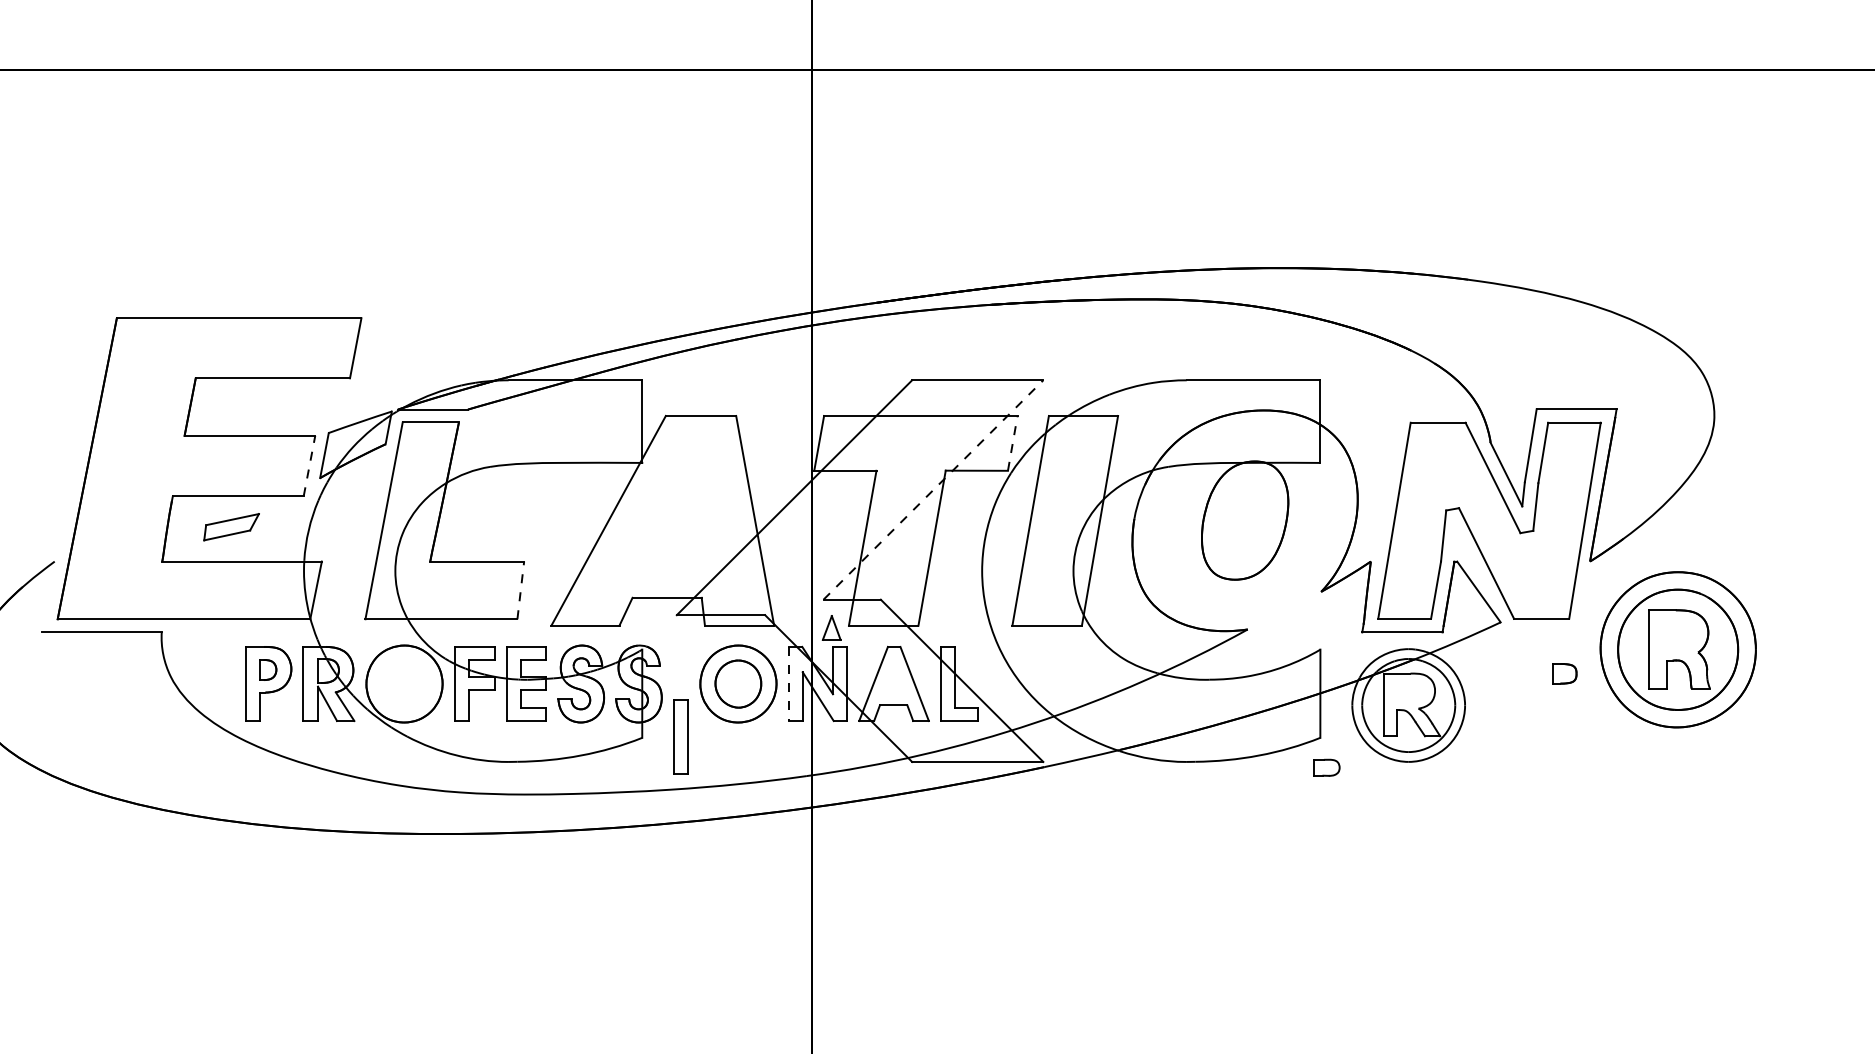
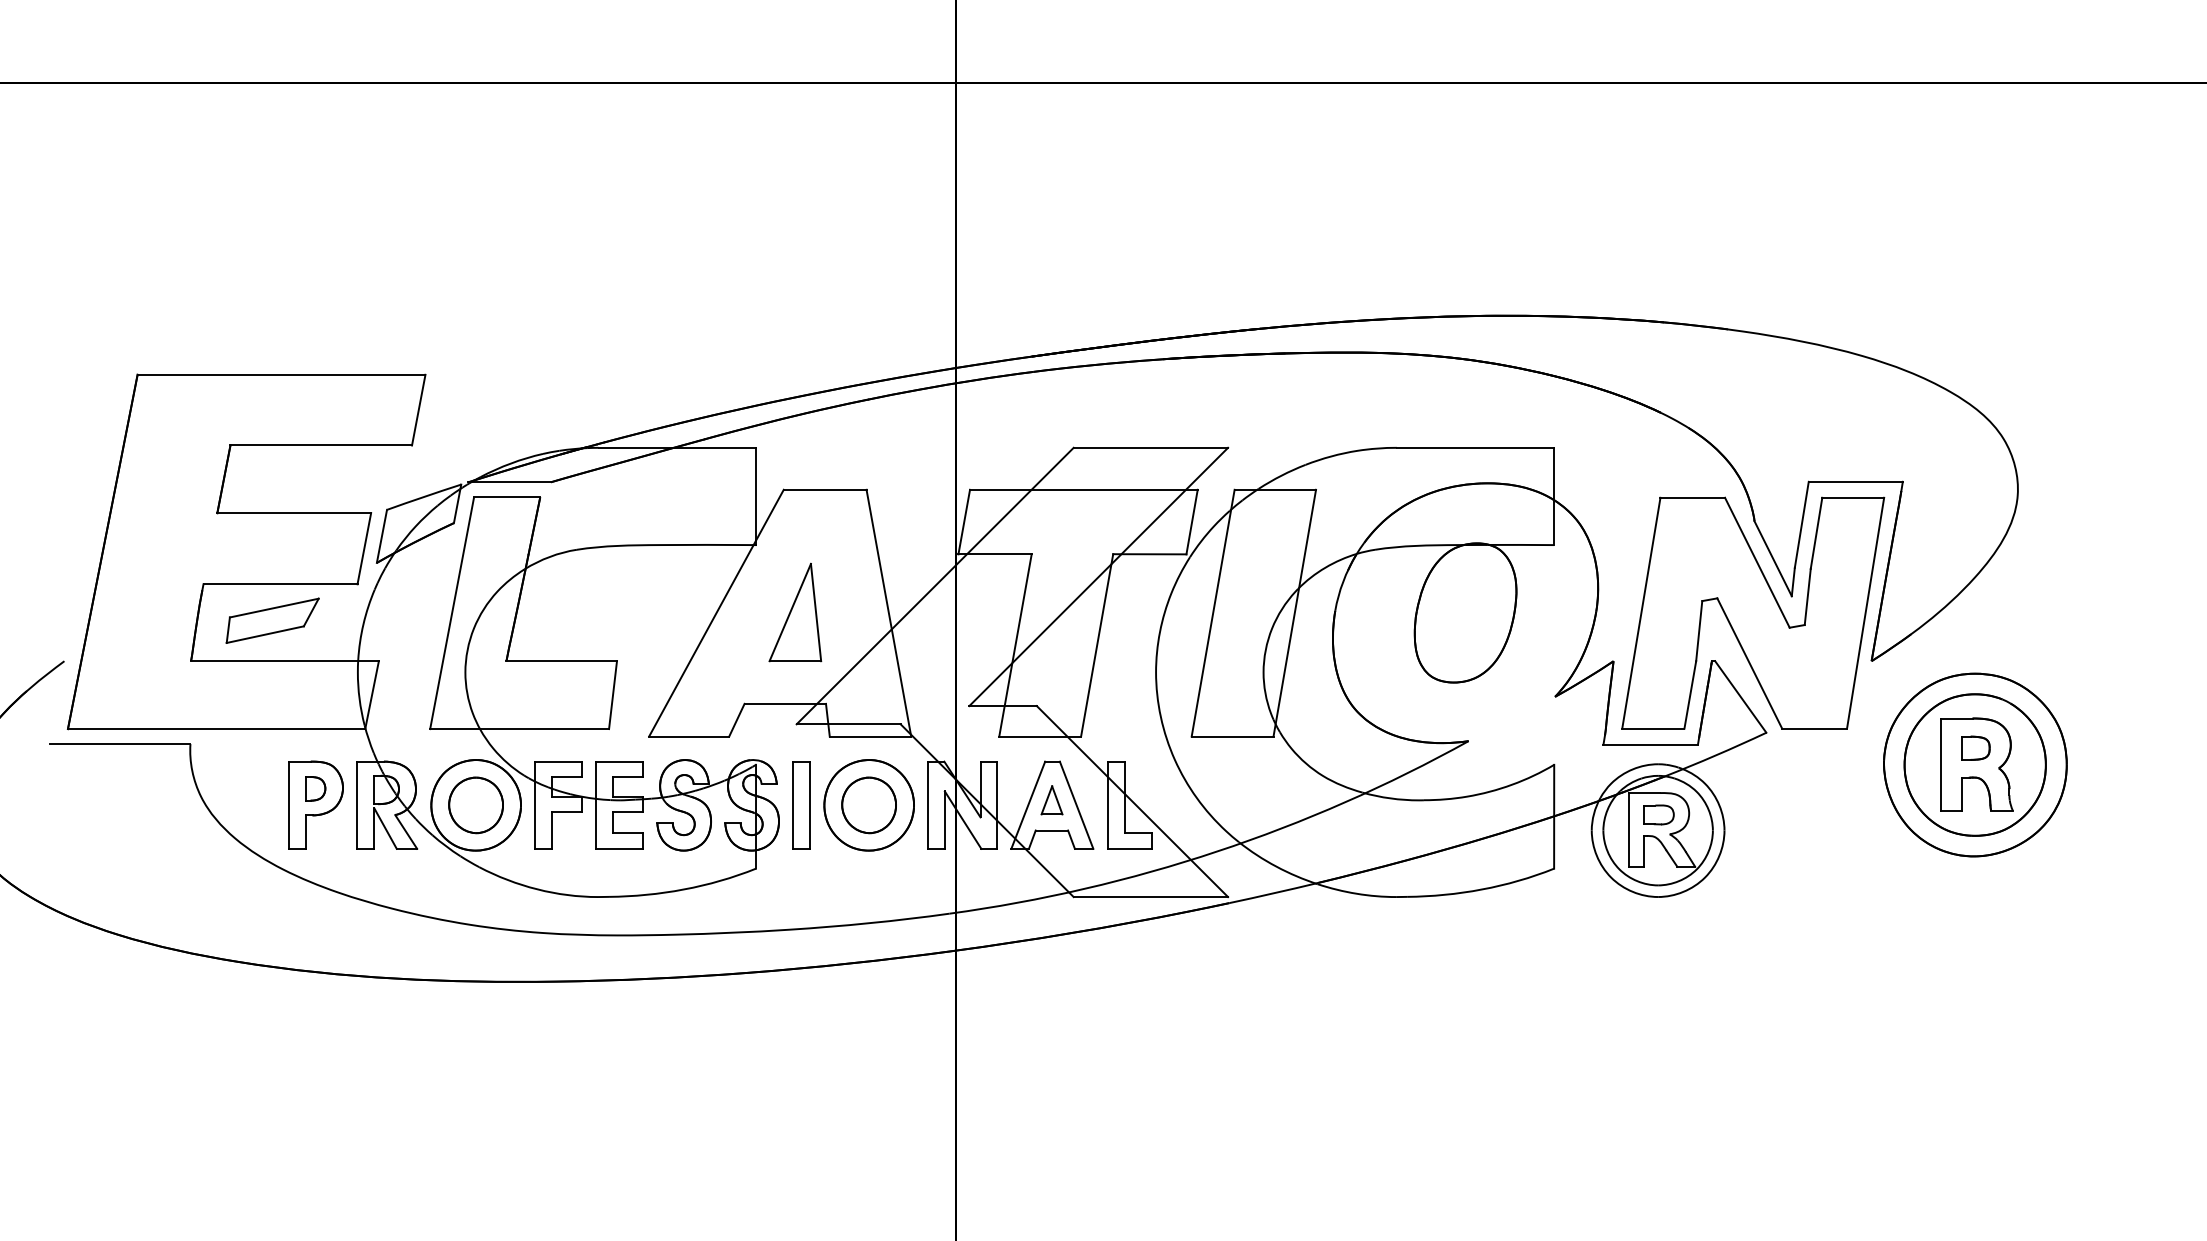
line: (1013, 443) -> (1192, 522), dashed -> solid
line: (309, 465) -> (364, 548), dashed -> solid
line: (933, 489) -> (1098, 576), dashed -> solid
part: (675, 520) -> (795, 612), added
part: (231, 527) -> (272, 620), size x1.43
line: (521, 589) -> (613, 694), dashed -> solid
part: (831, 628) -> (1051, 800), moved
part: (1564, 673) -> (1975, 747), moved
part: (403, 684) -> (475, 805), added
line: (788, 684) -> (928, 805), dashed -> solid
part: (680, 736) -> (801, 805), moved
part: (1326, 767) -> (1658, 814), moved

